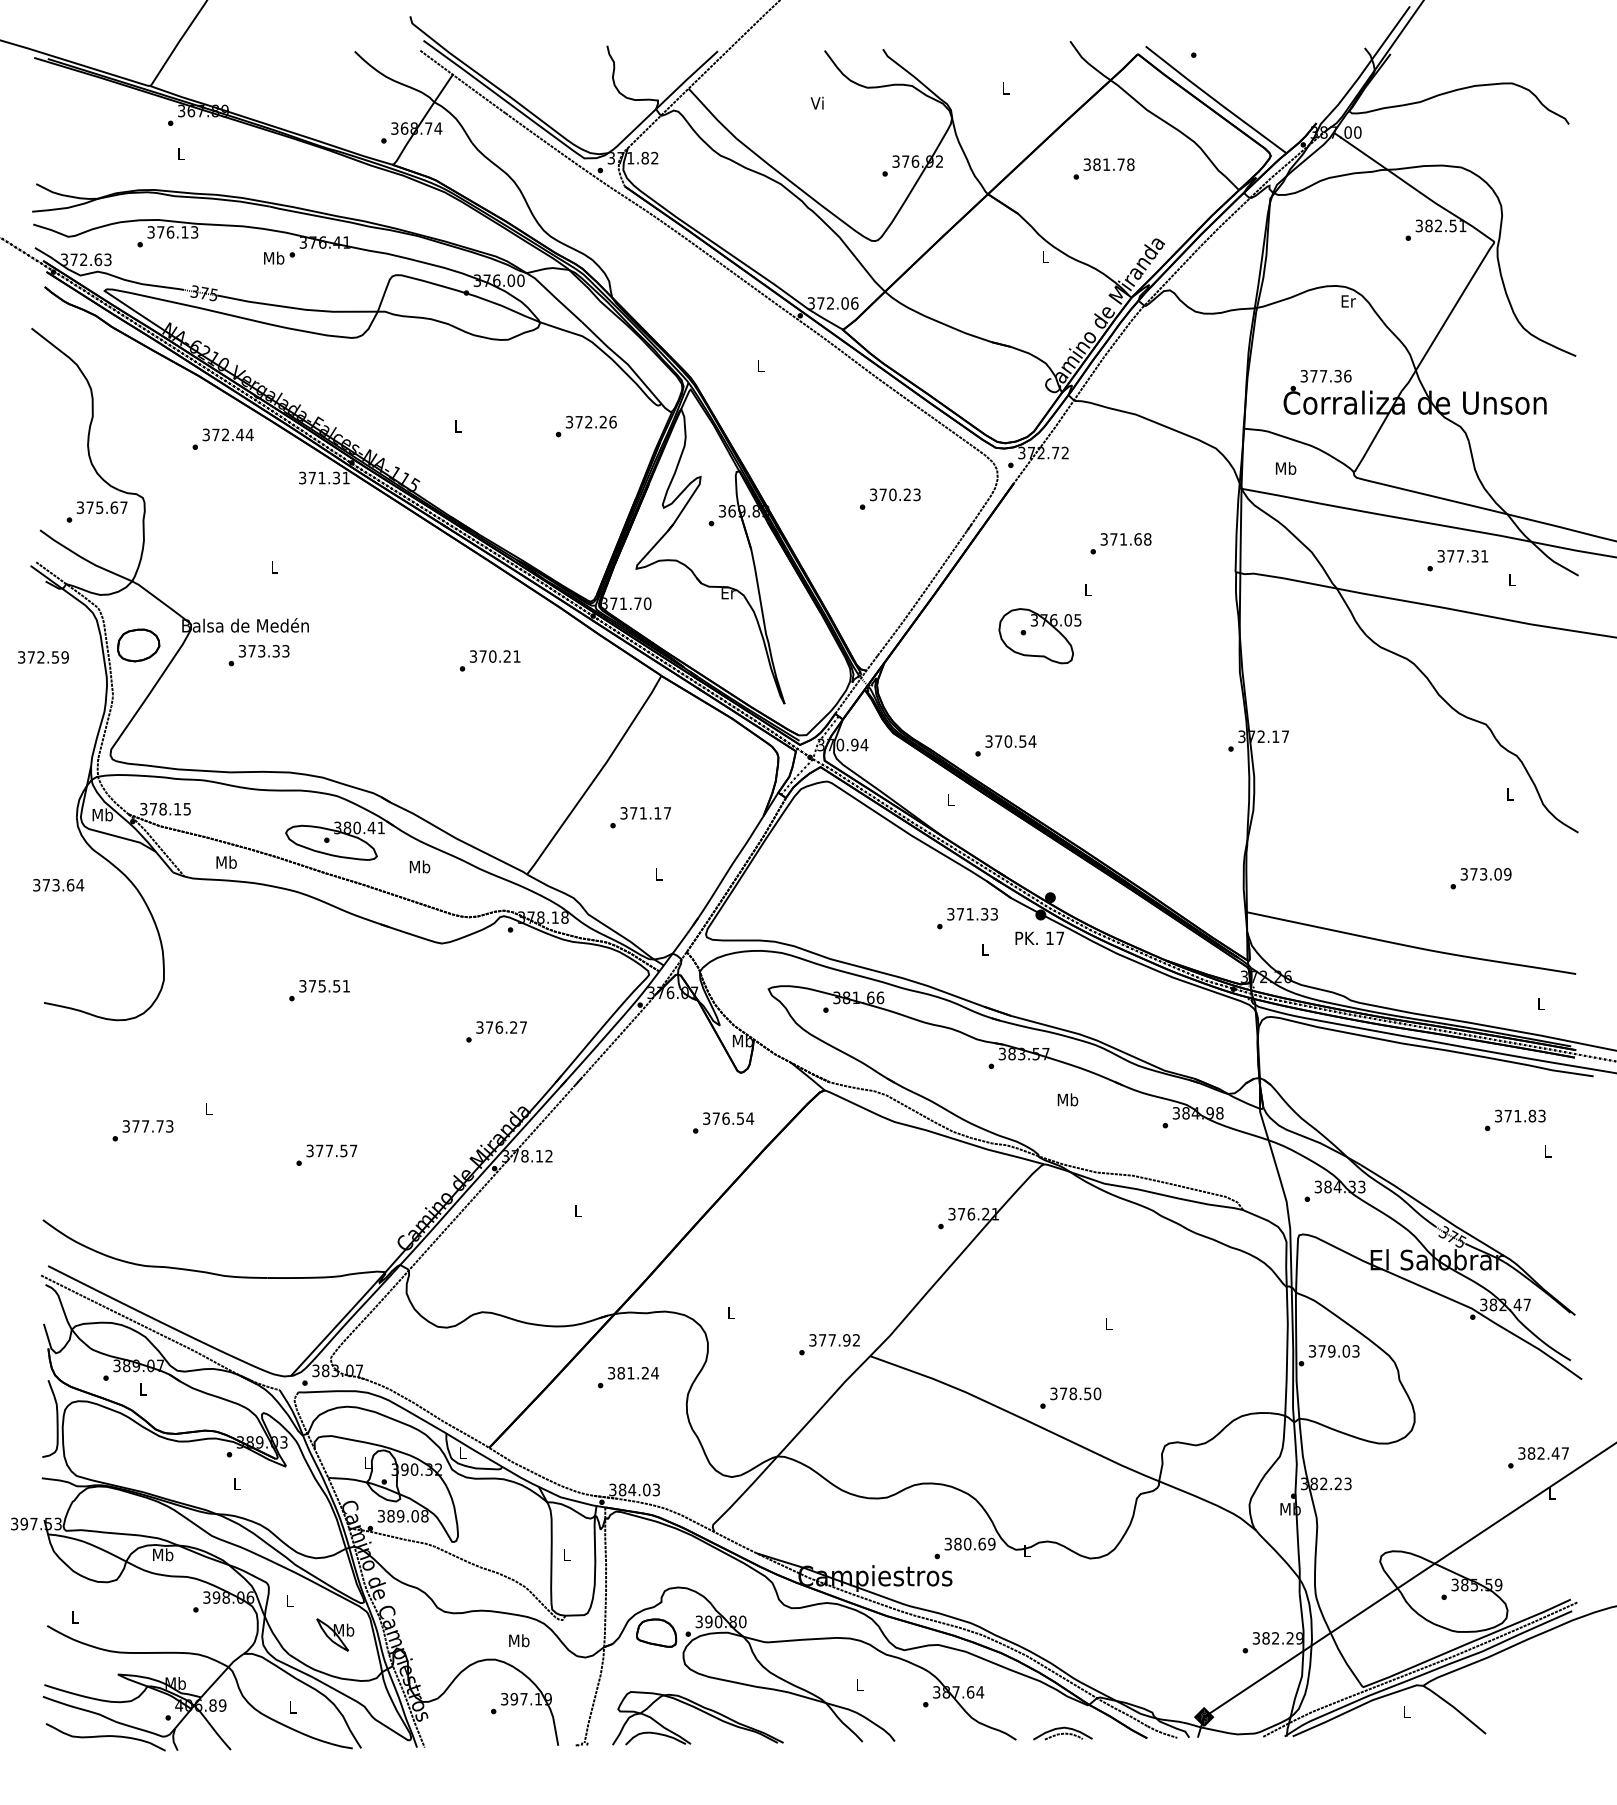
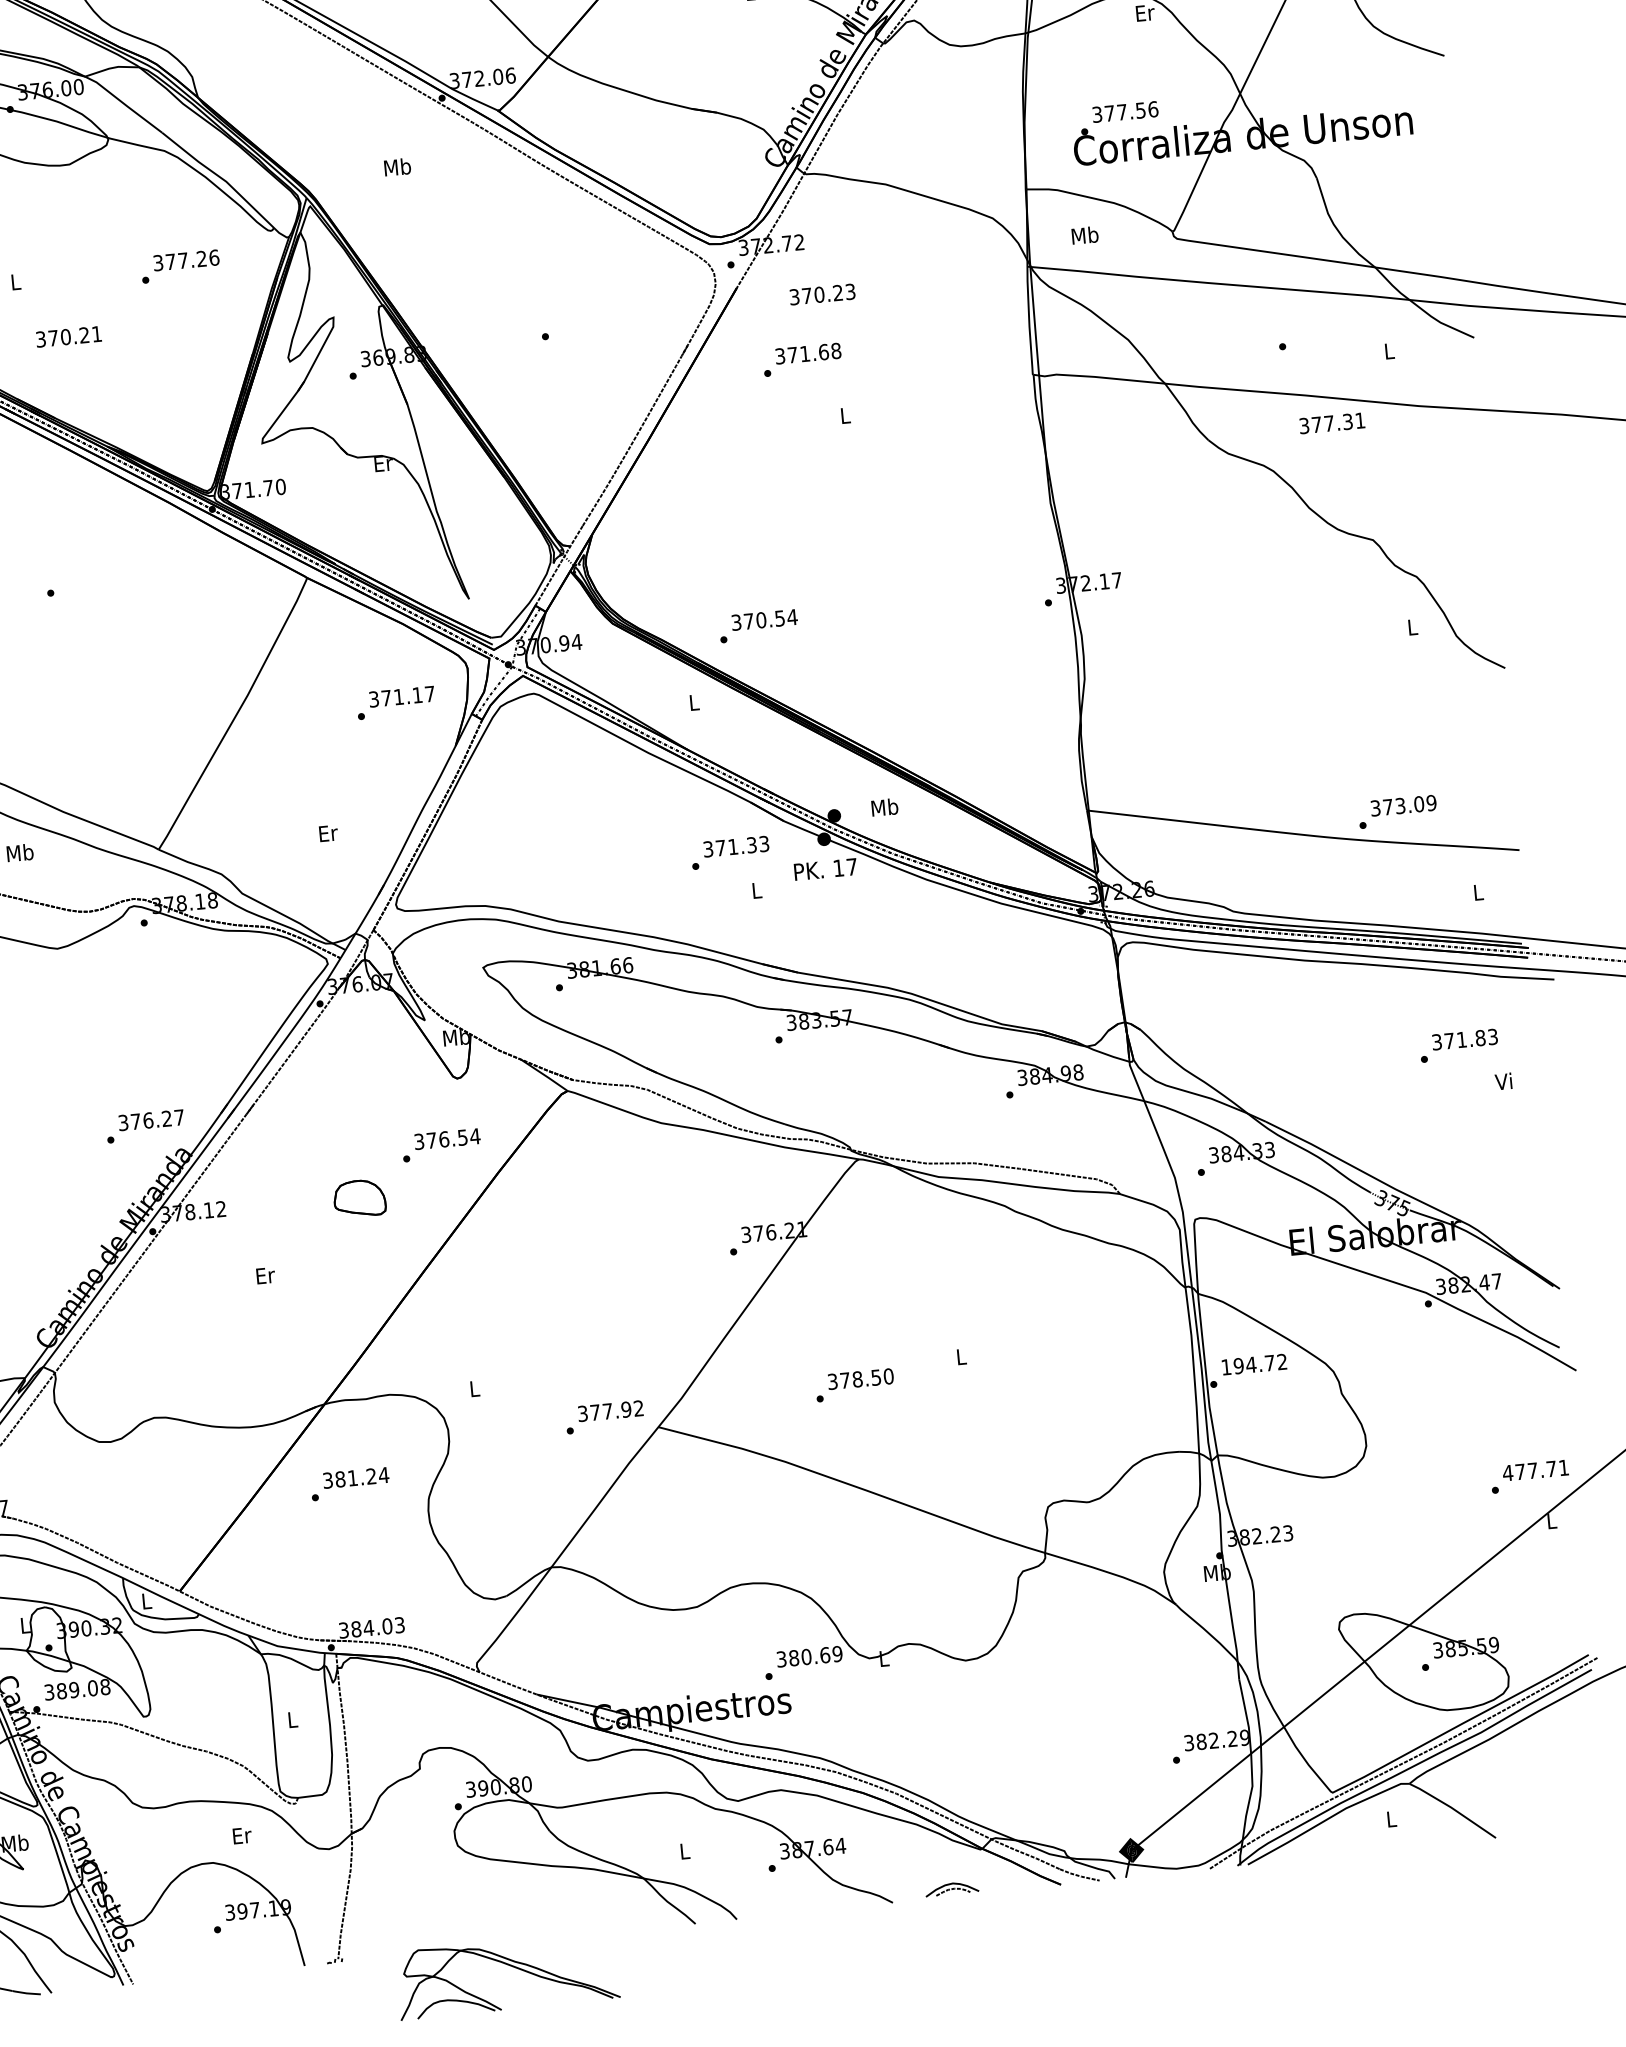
text: (760, 365) -> (396, 166), L -> Mb
text: (1337, 375) -> (1139, 109), 377.36 -> 377.56
text: (588, 421) -> (182, 259), 372.26 -> 377.26
text: (895, 494) -> (822, 294), moved
text: (1120, 543) -> (801, 359), moved
text: (1462, 556) -> (1331, 423), moved
part: (1039, 636) -> (788, 481), removed
text: (494, 656) -> (68, 336), moved
text: (640, 817) -> (395, 702), moved
text: (659, 874) -> (329, 833), L -> Er
text: (1480, 878) -> (1397, 811), moved
text: (496, 1031) -> (145, 1125), moved
text: (1067, 1099) -> (884, 807), moved
text: (1546, 1150) -> (1502, 1080), L -> Vi
text: (578, 1210) -> (265, 1275), L -> Er
text: (1333, 1351) -> (1253, 1364), 379.03 -> 194.72
text: (1070, 1397) -> (854, 1384), moved
text: (1542, 1453) -> (1534, 1470), 382.47 -> 477.71
part: (656, 1632) -> (359, 1197), moved
text: (519, 1640) -> (242, 1835), Mb -> Er
part: (700, 1711) -> (510, 1966), moved
part: (1062, 1733) -> (951, 1888), size x0.7

